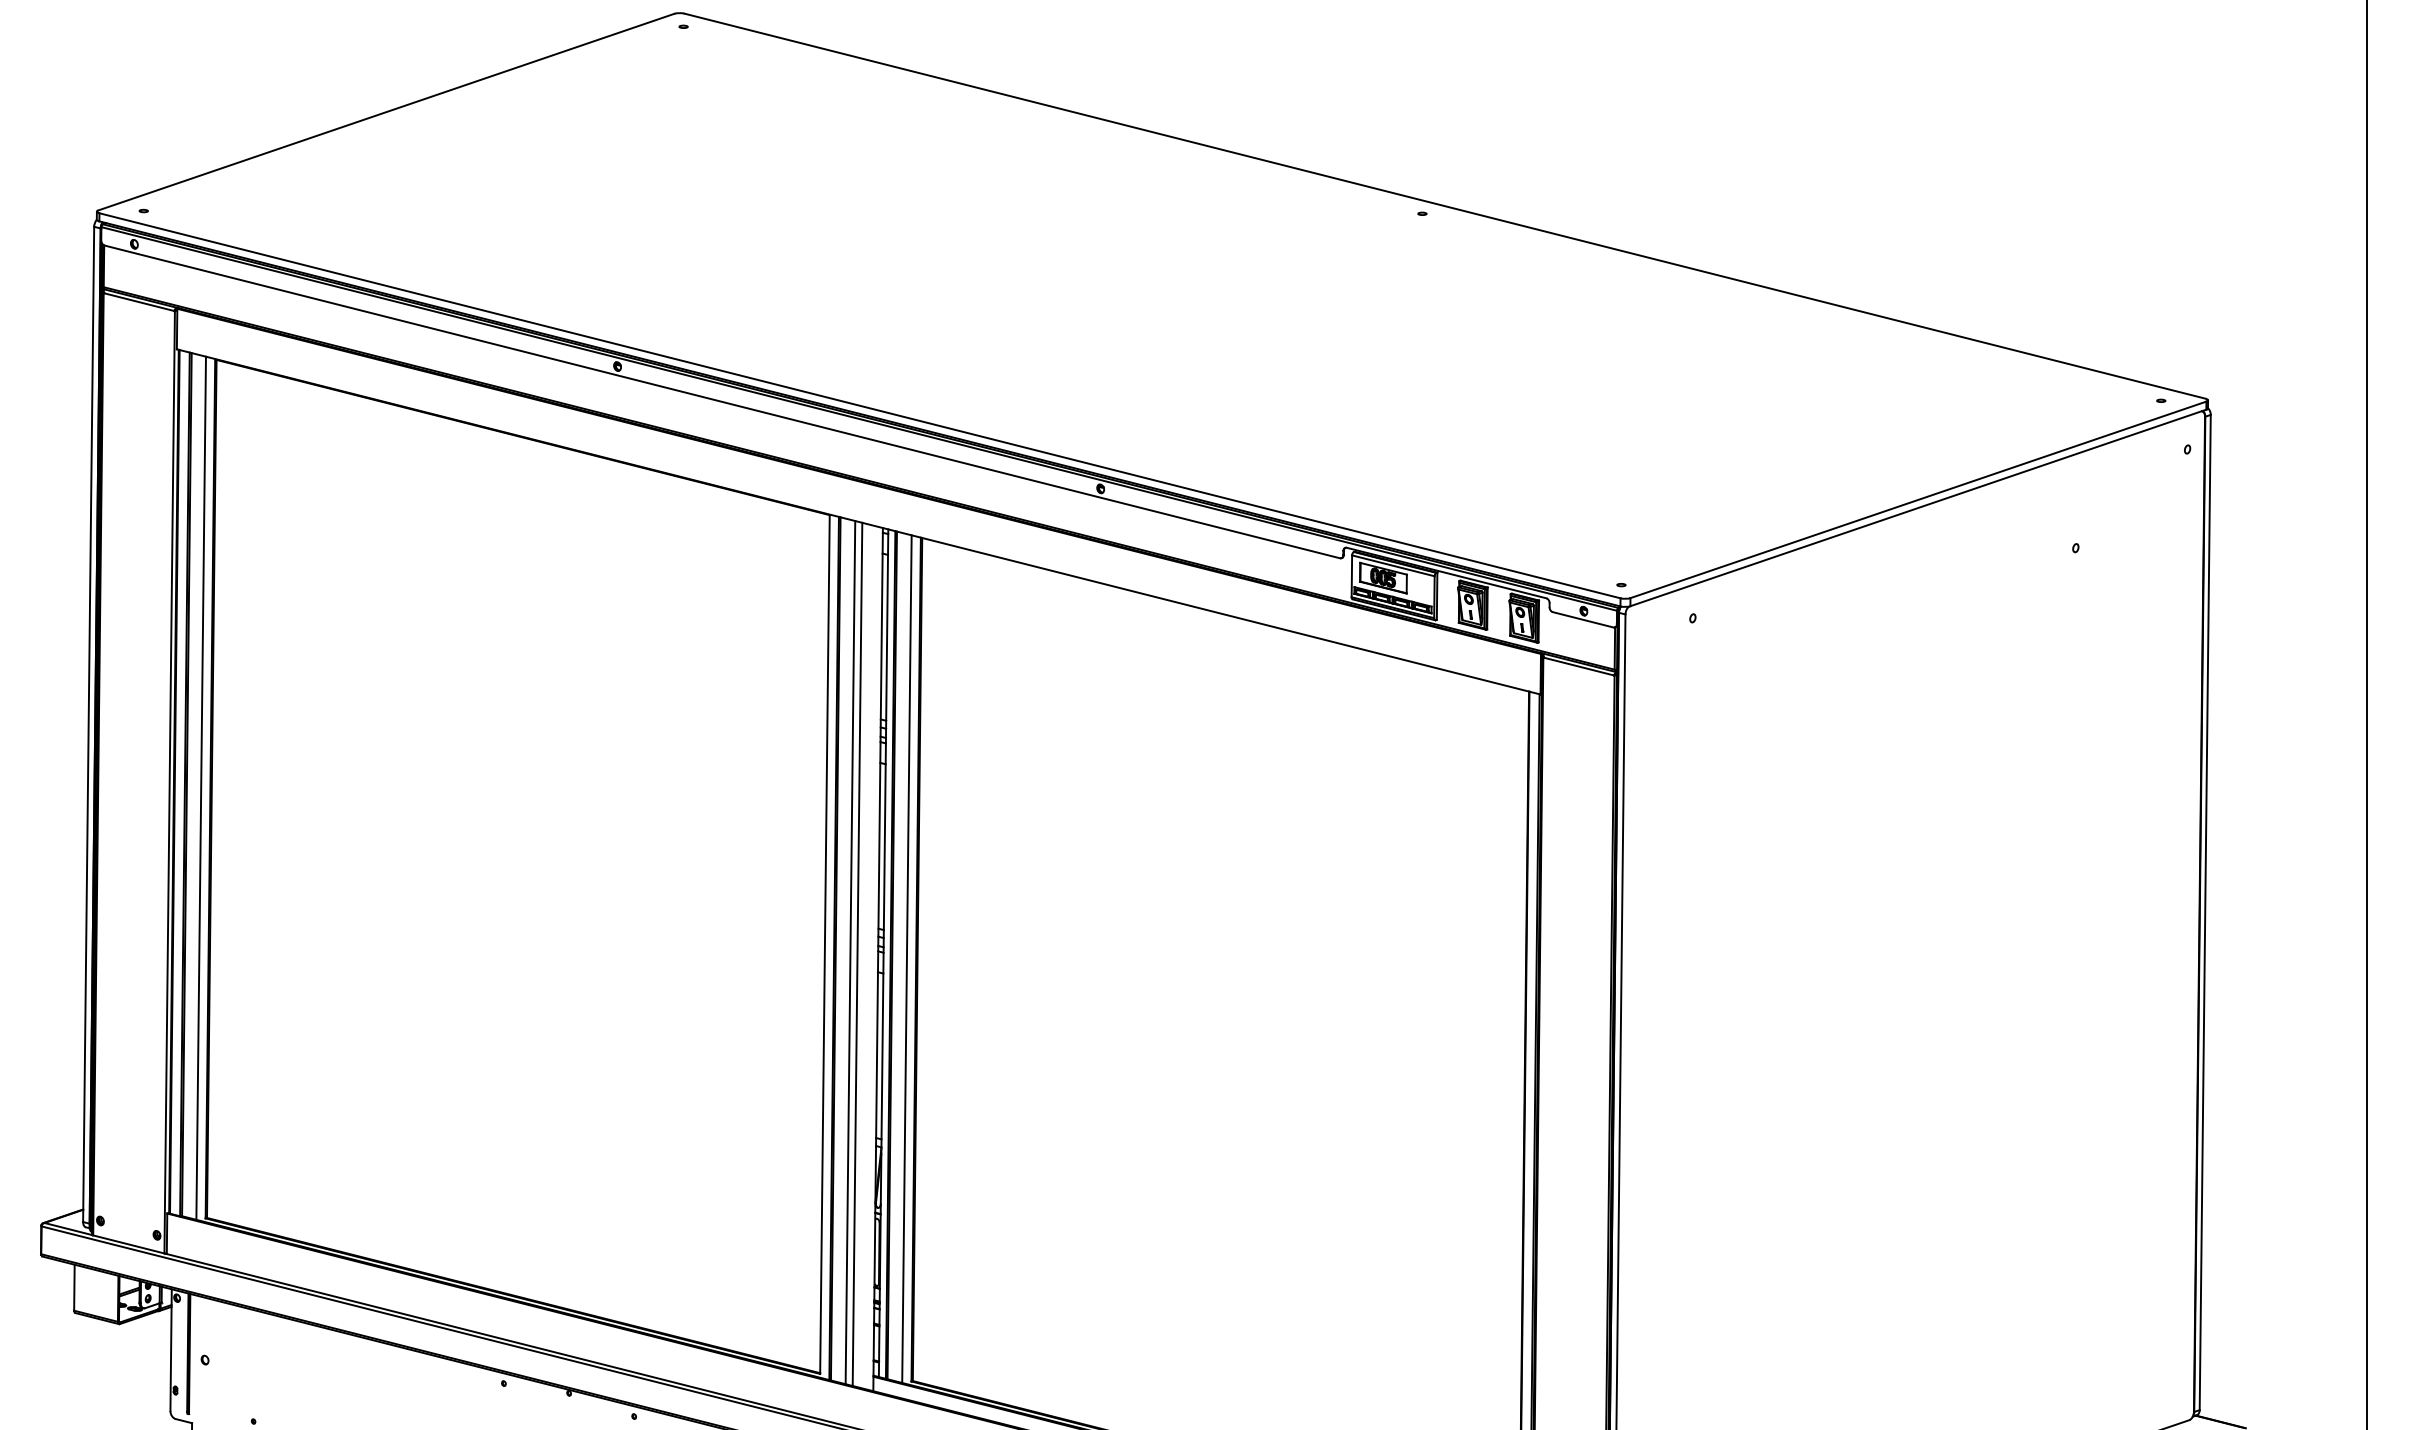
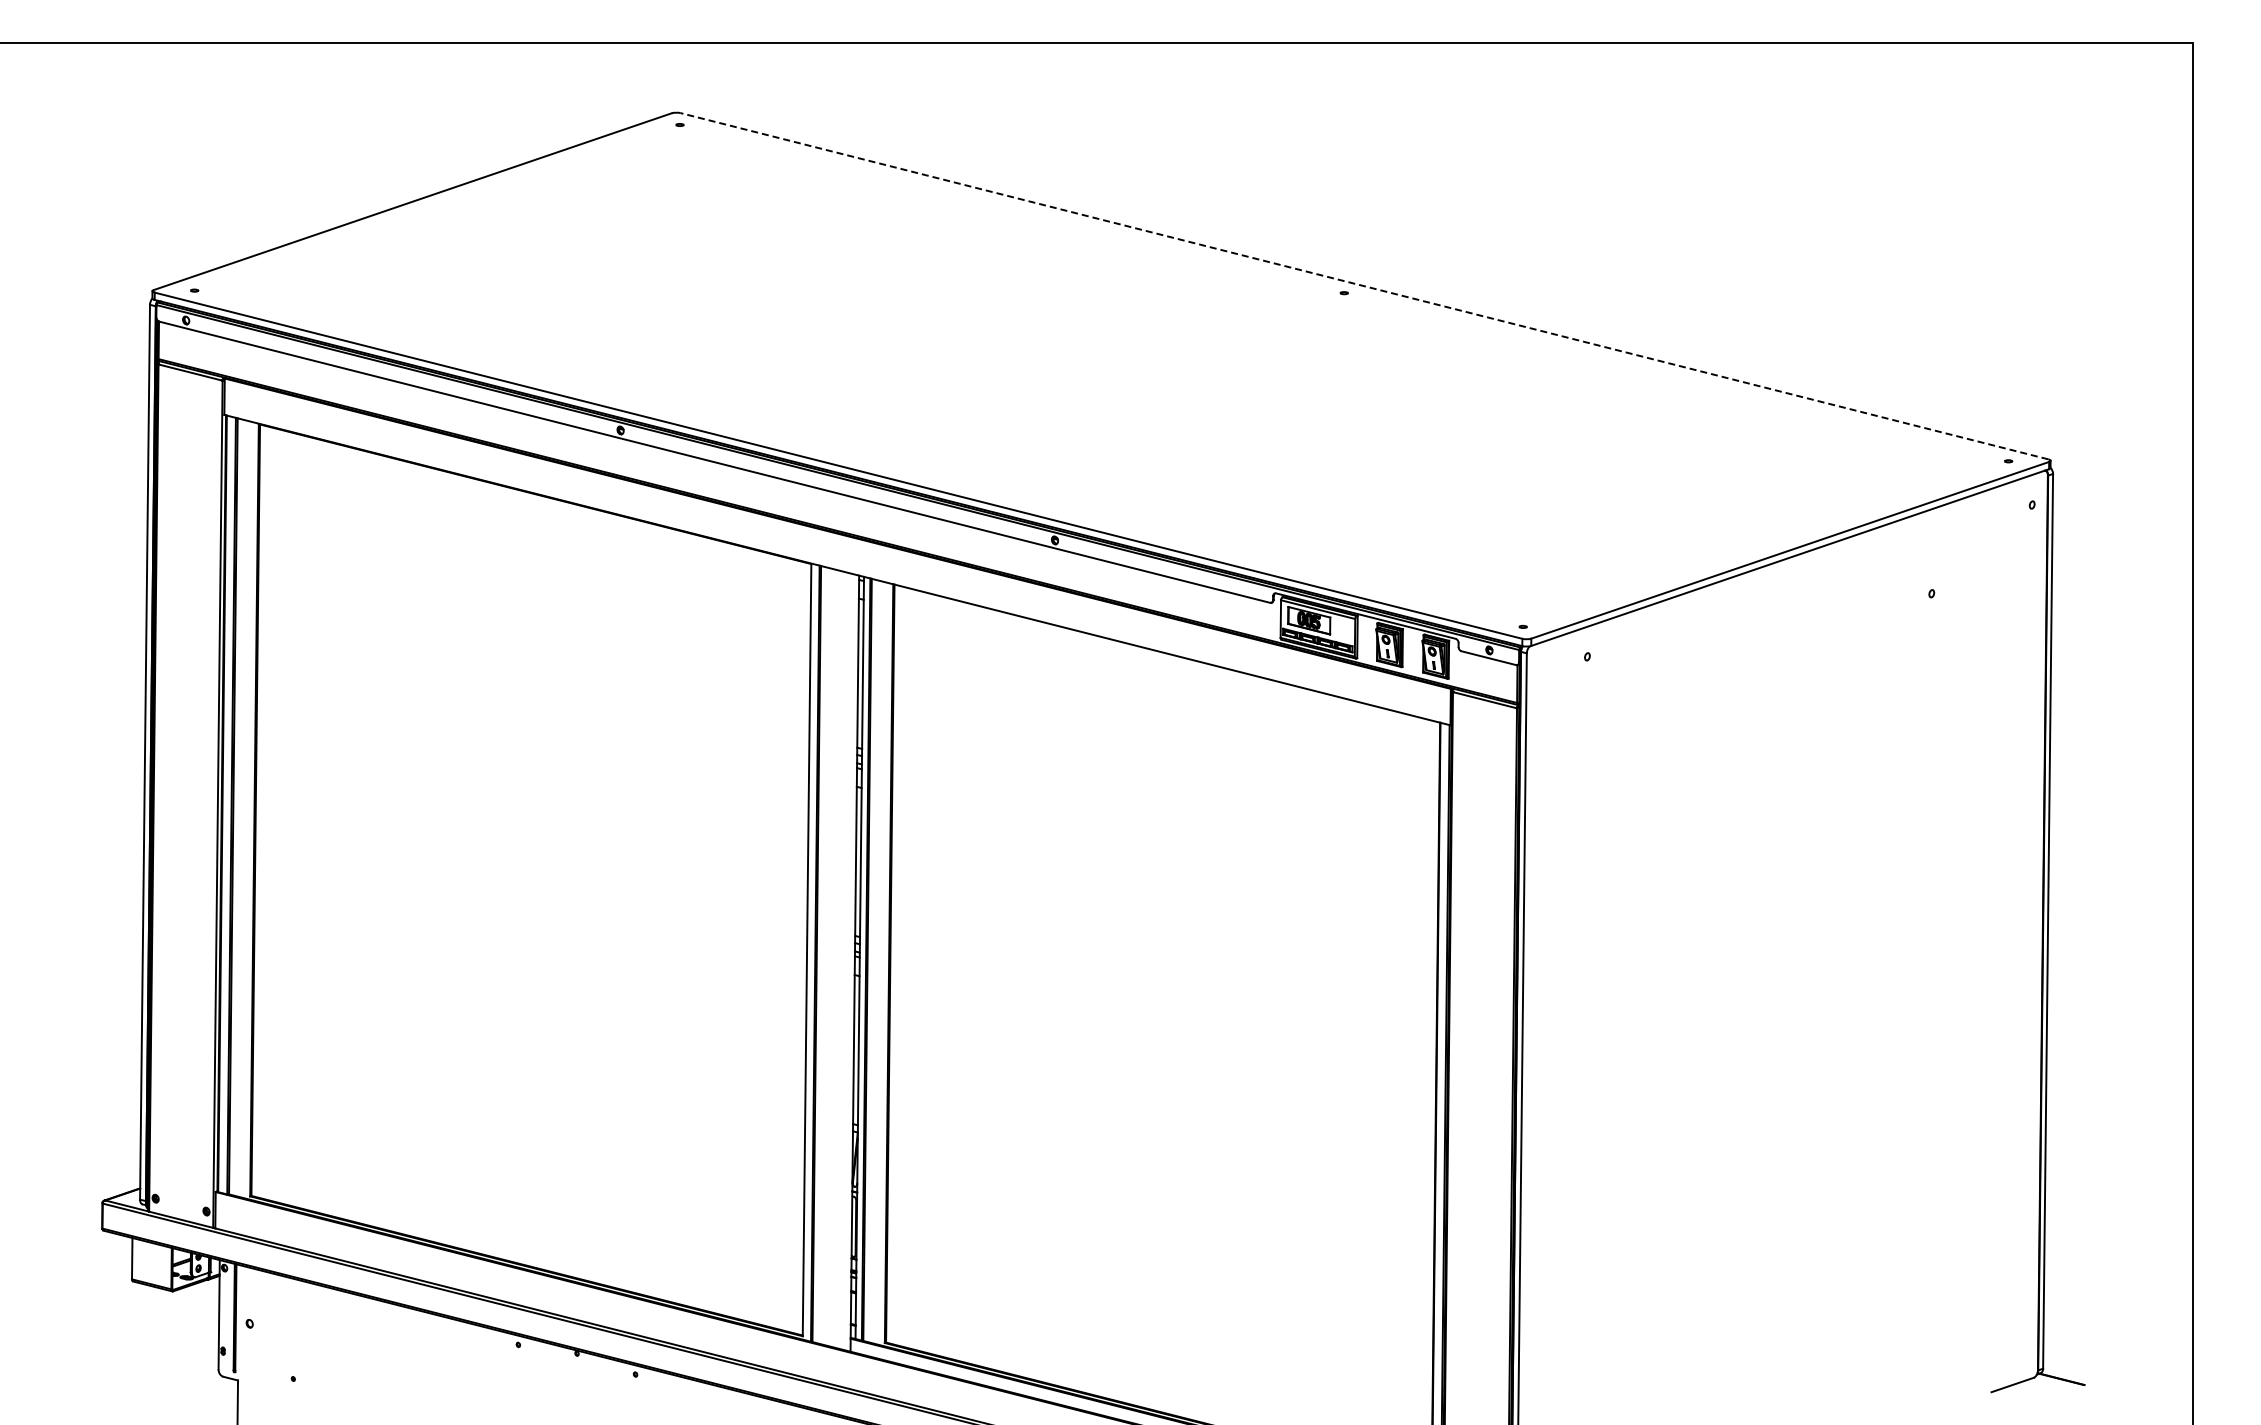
line: (1444, 206) -> (1364, 286), solid -> dashed
line: (200, 788) -> (245, 809), removed
line: (849, 952) -> (829, 957), removed
line: (857, 953) -> (836, 958), removed
line: (906, 959) -> (880, 963), removed

